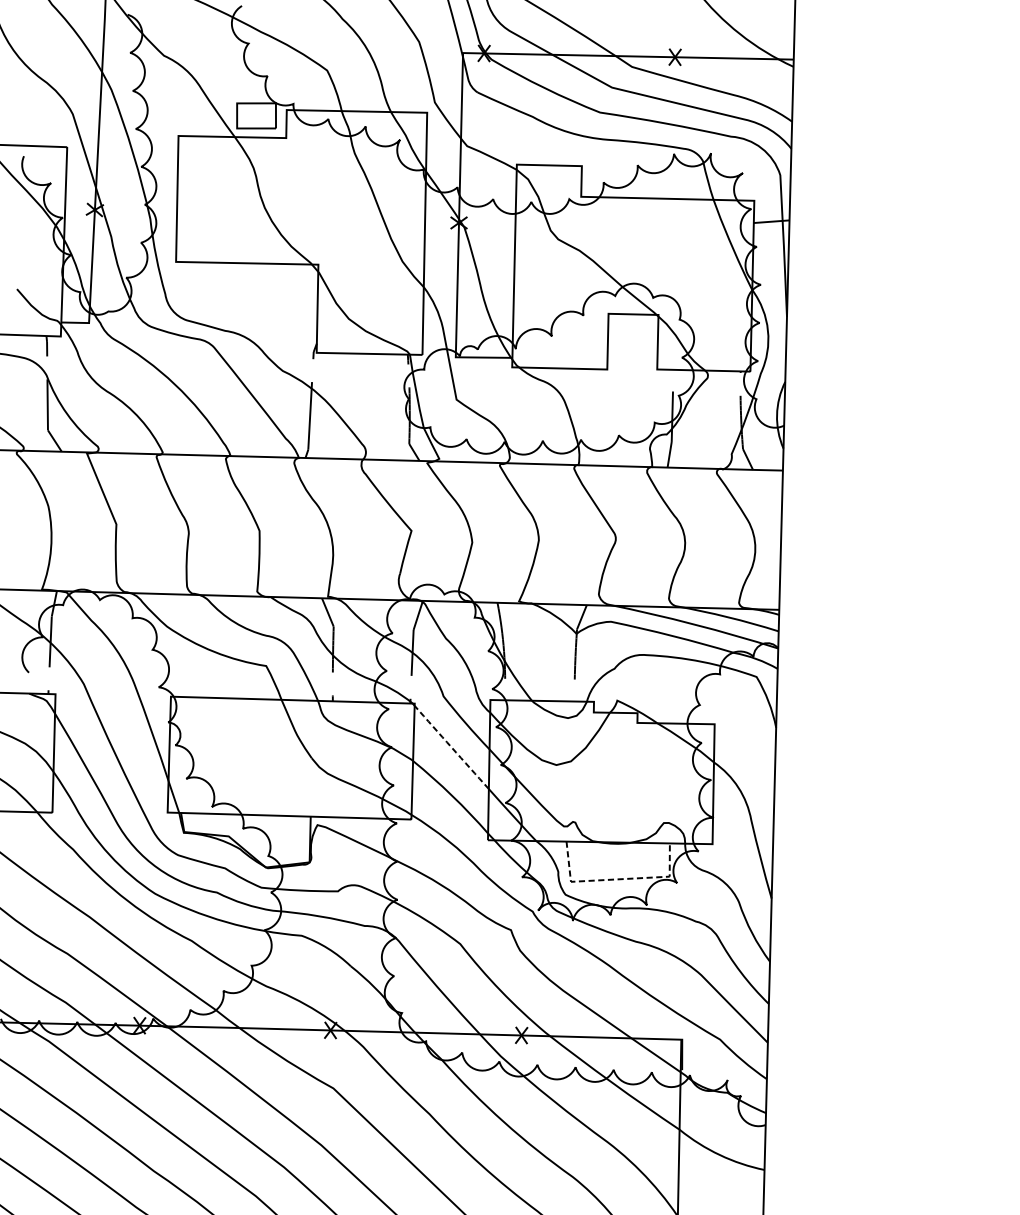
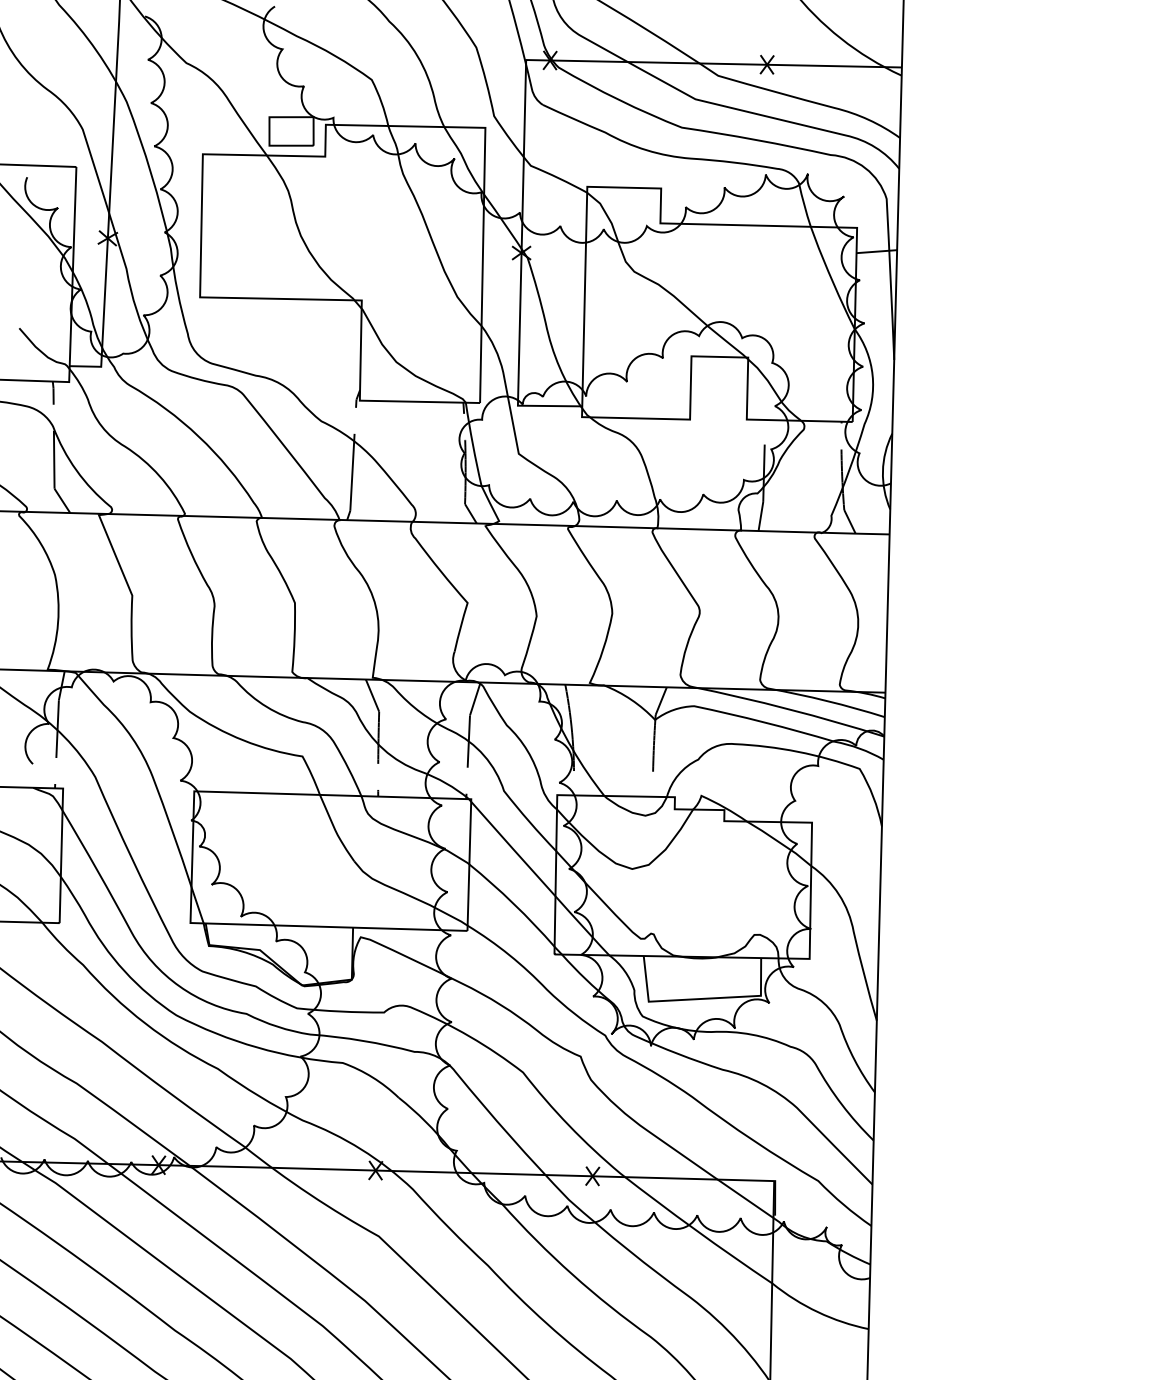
line: (451, 747) -> (513, 849), dashed -> solid
line: (617, 879) -> (701, 998), dashed -> solid

